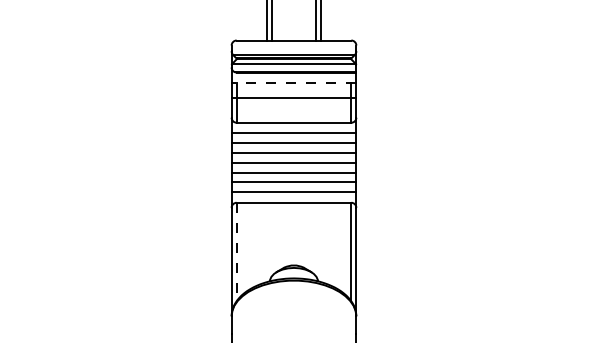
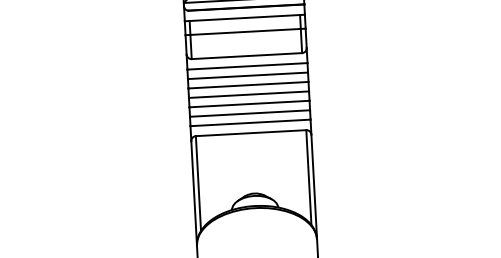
line: (293, 83) -> (244, 18), dashed -> solid
line: (236, 252) -> (198, 184), dashed -> solid

